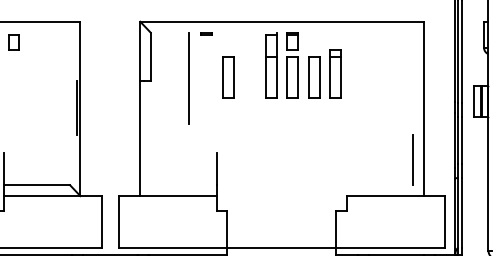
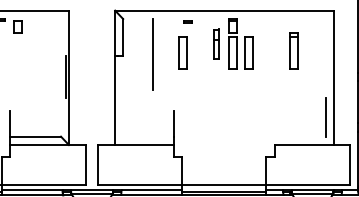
part: (206, 33) -> (187, 22), moved
part: (271, 65) -> (216, 44), size x0.6
part: (335, 73) -> (293, 50), moved

